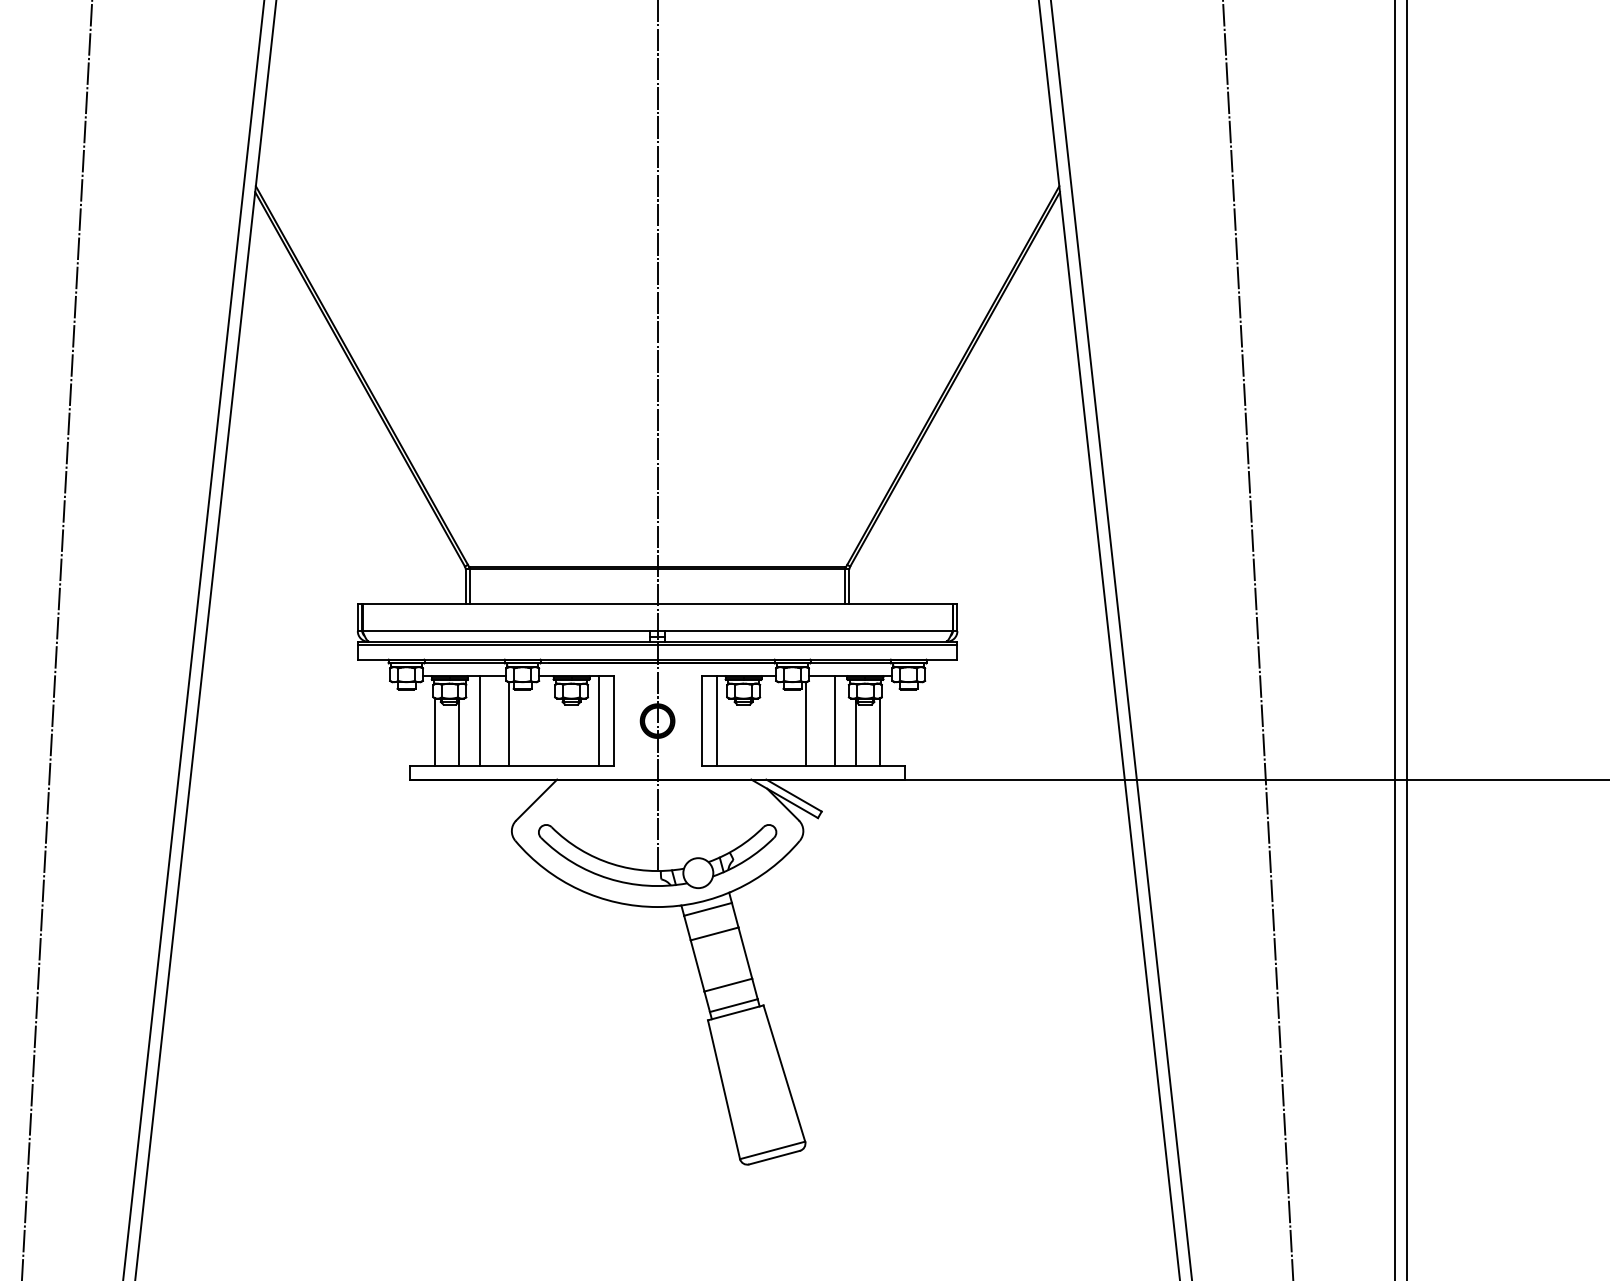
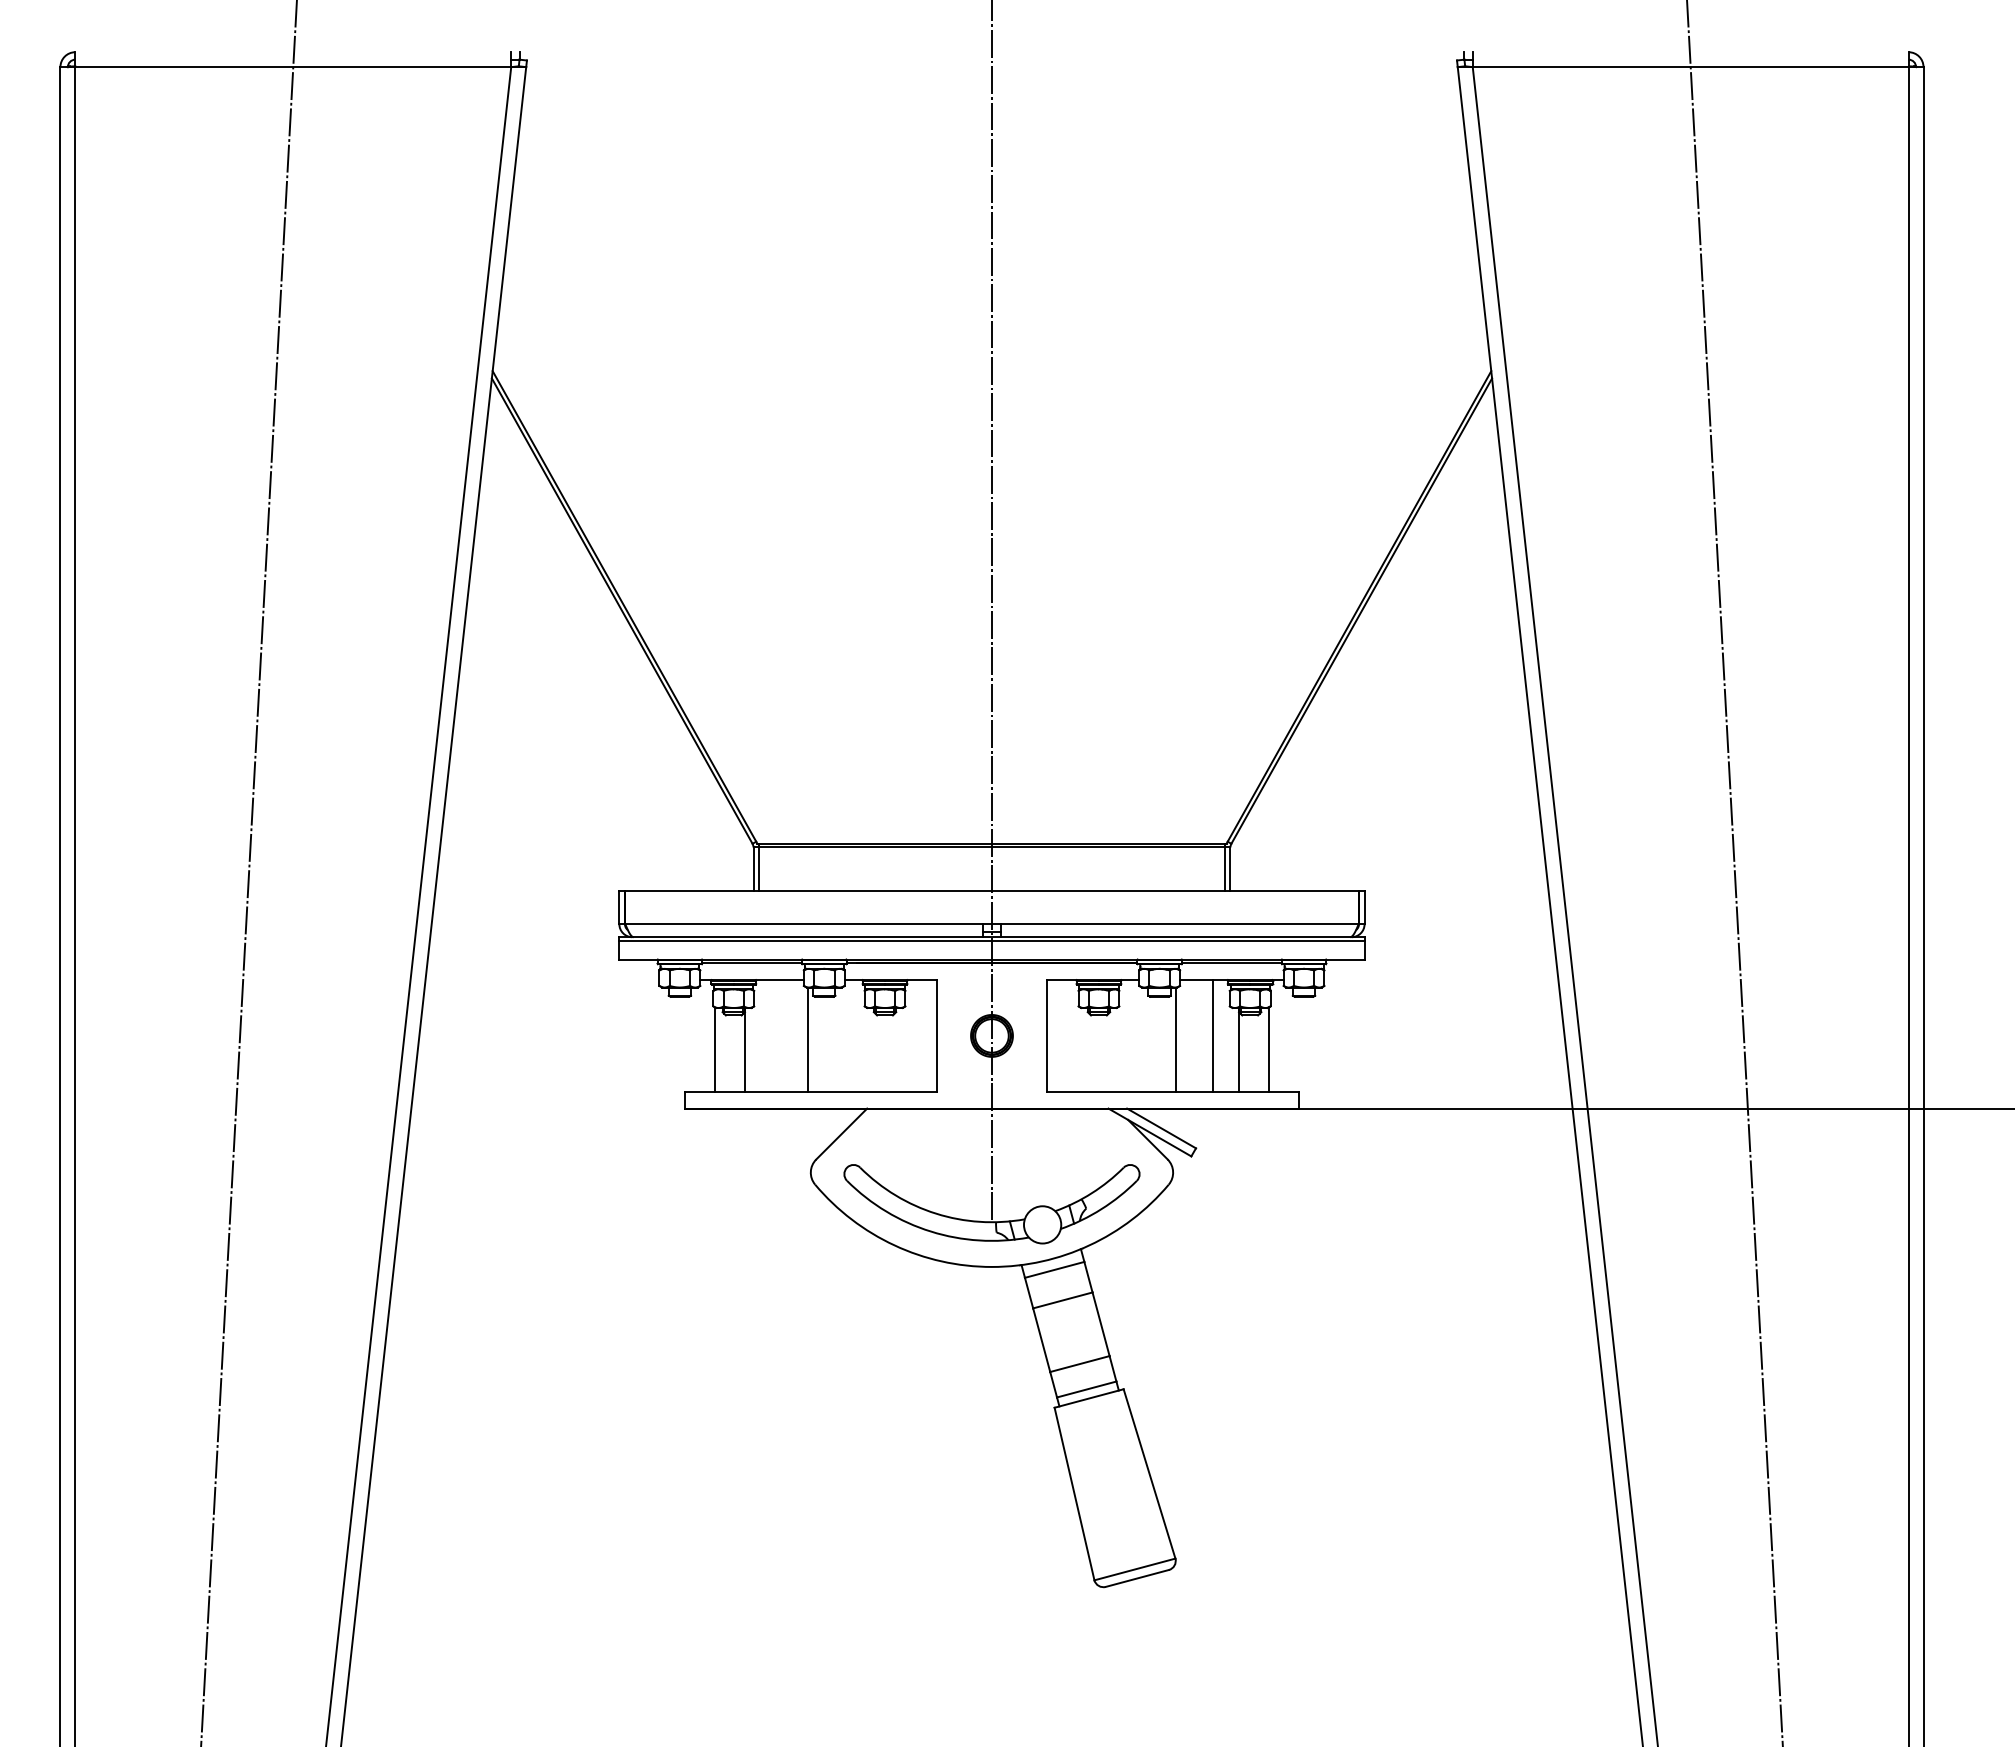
line: (480, 720) -> (771, 1035), removed
line: (598, 720) -> (918, 1035), removed
line: (716, 720) -> (1065, 1035), removed

